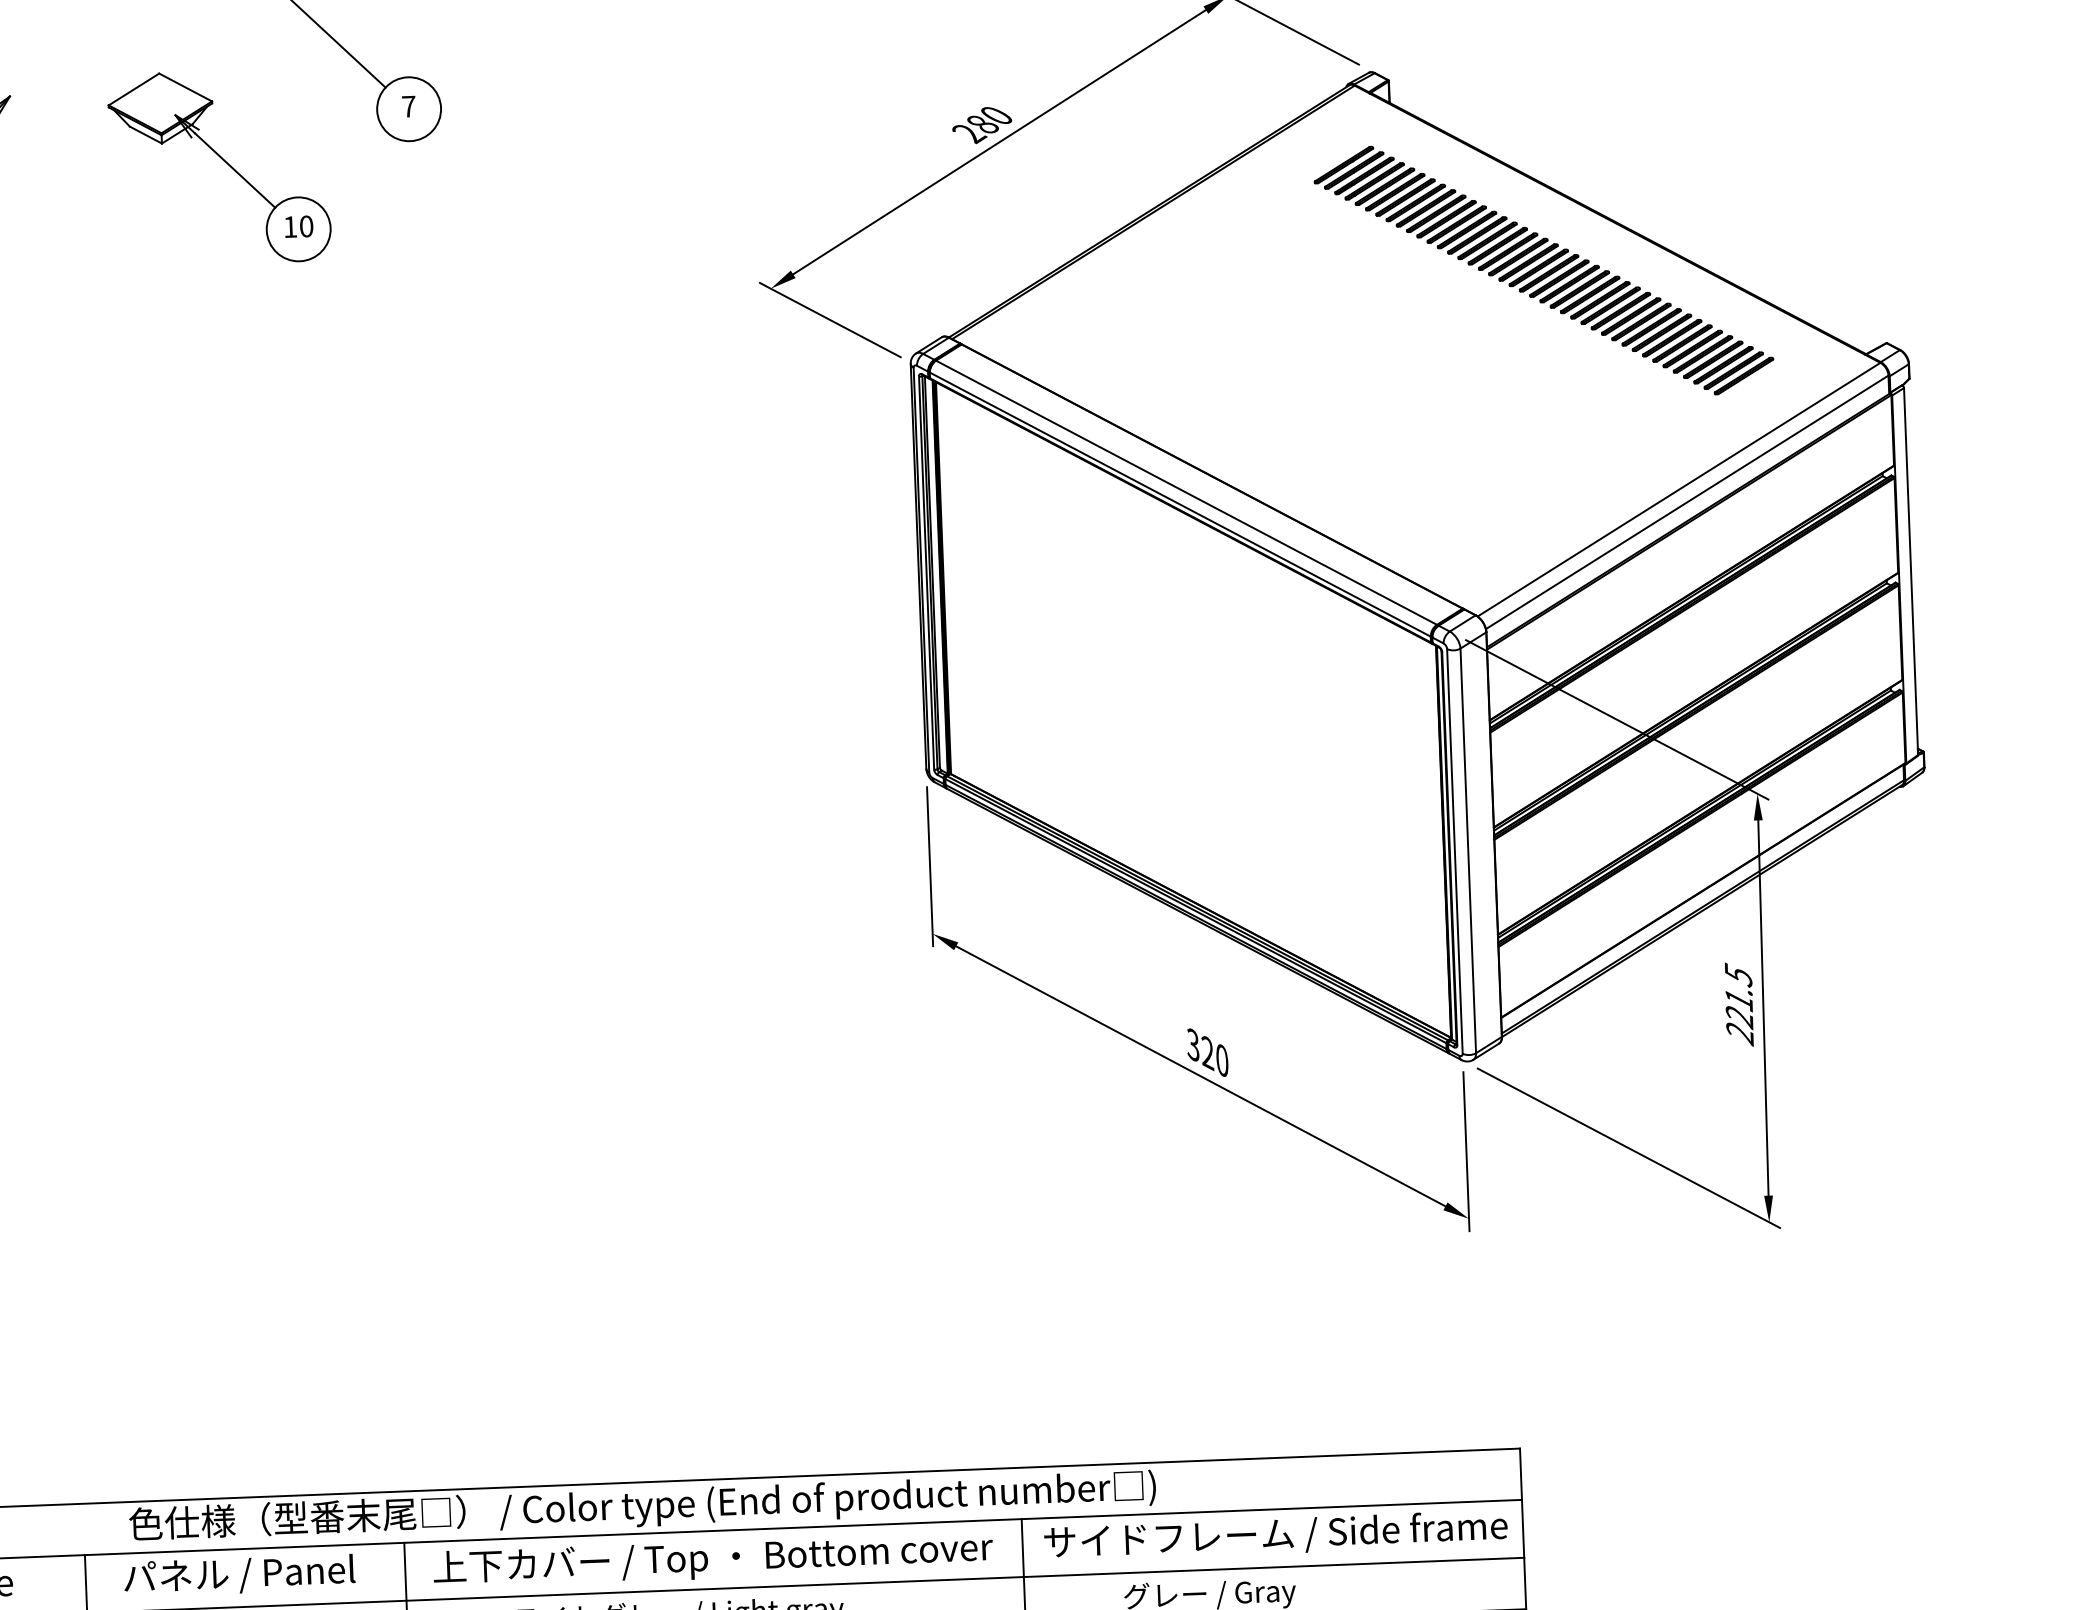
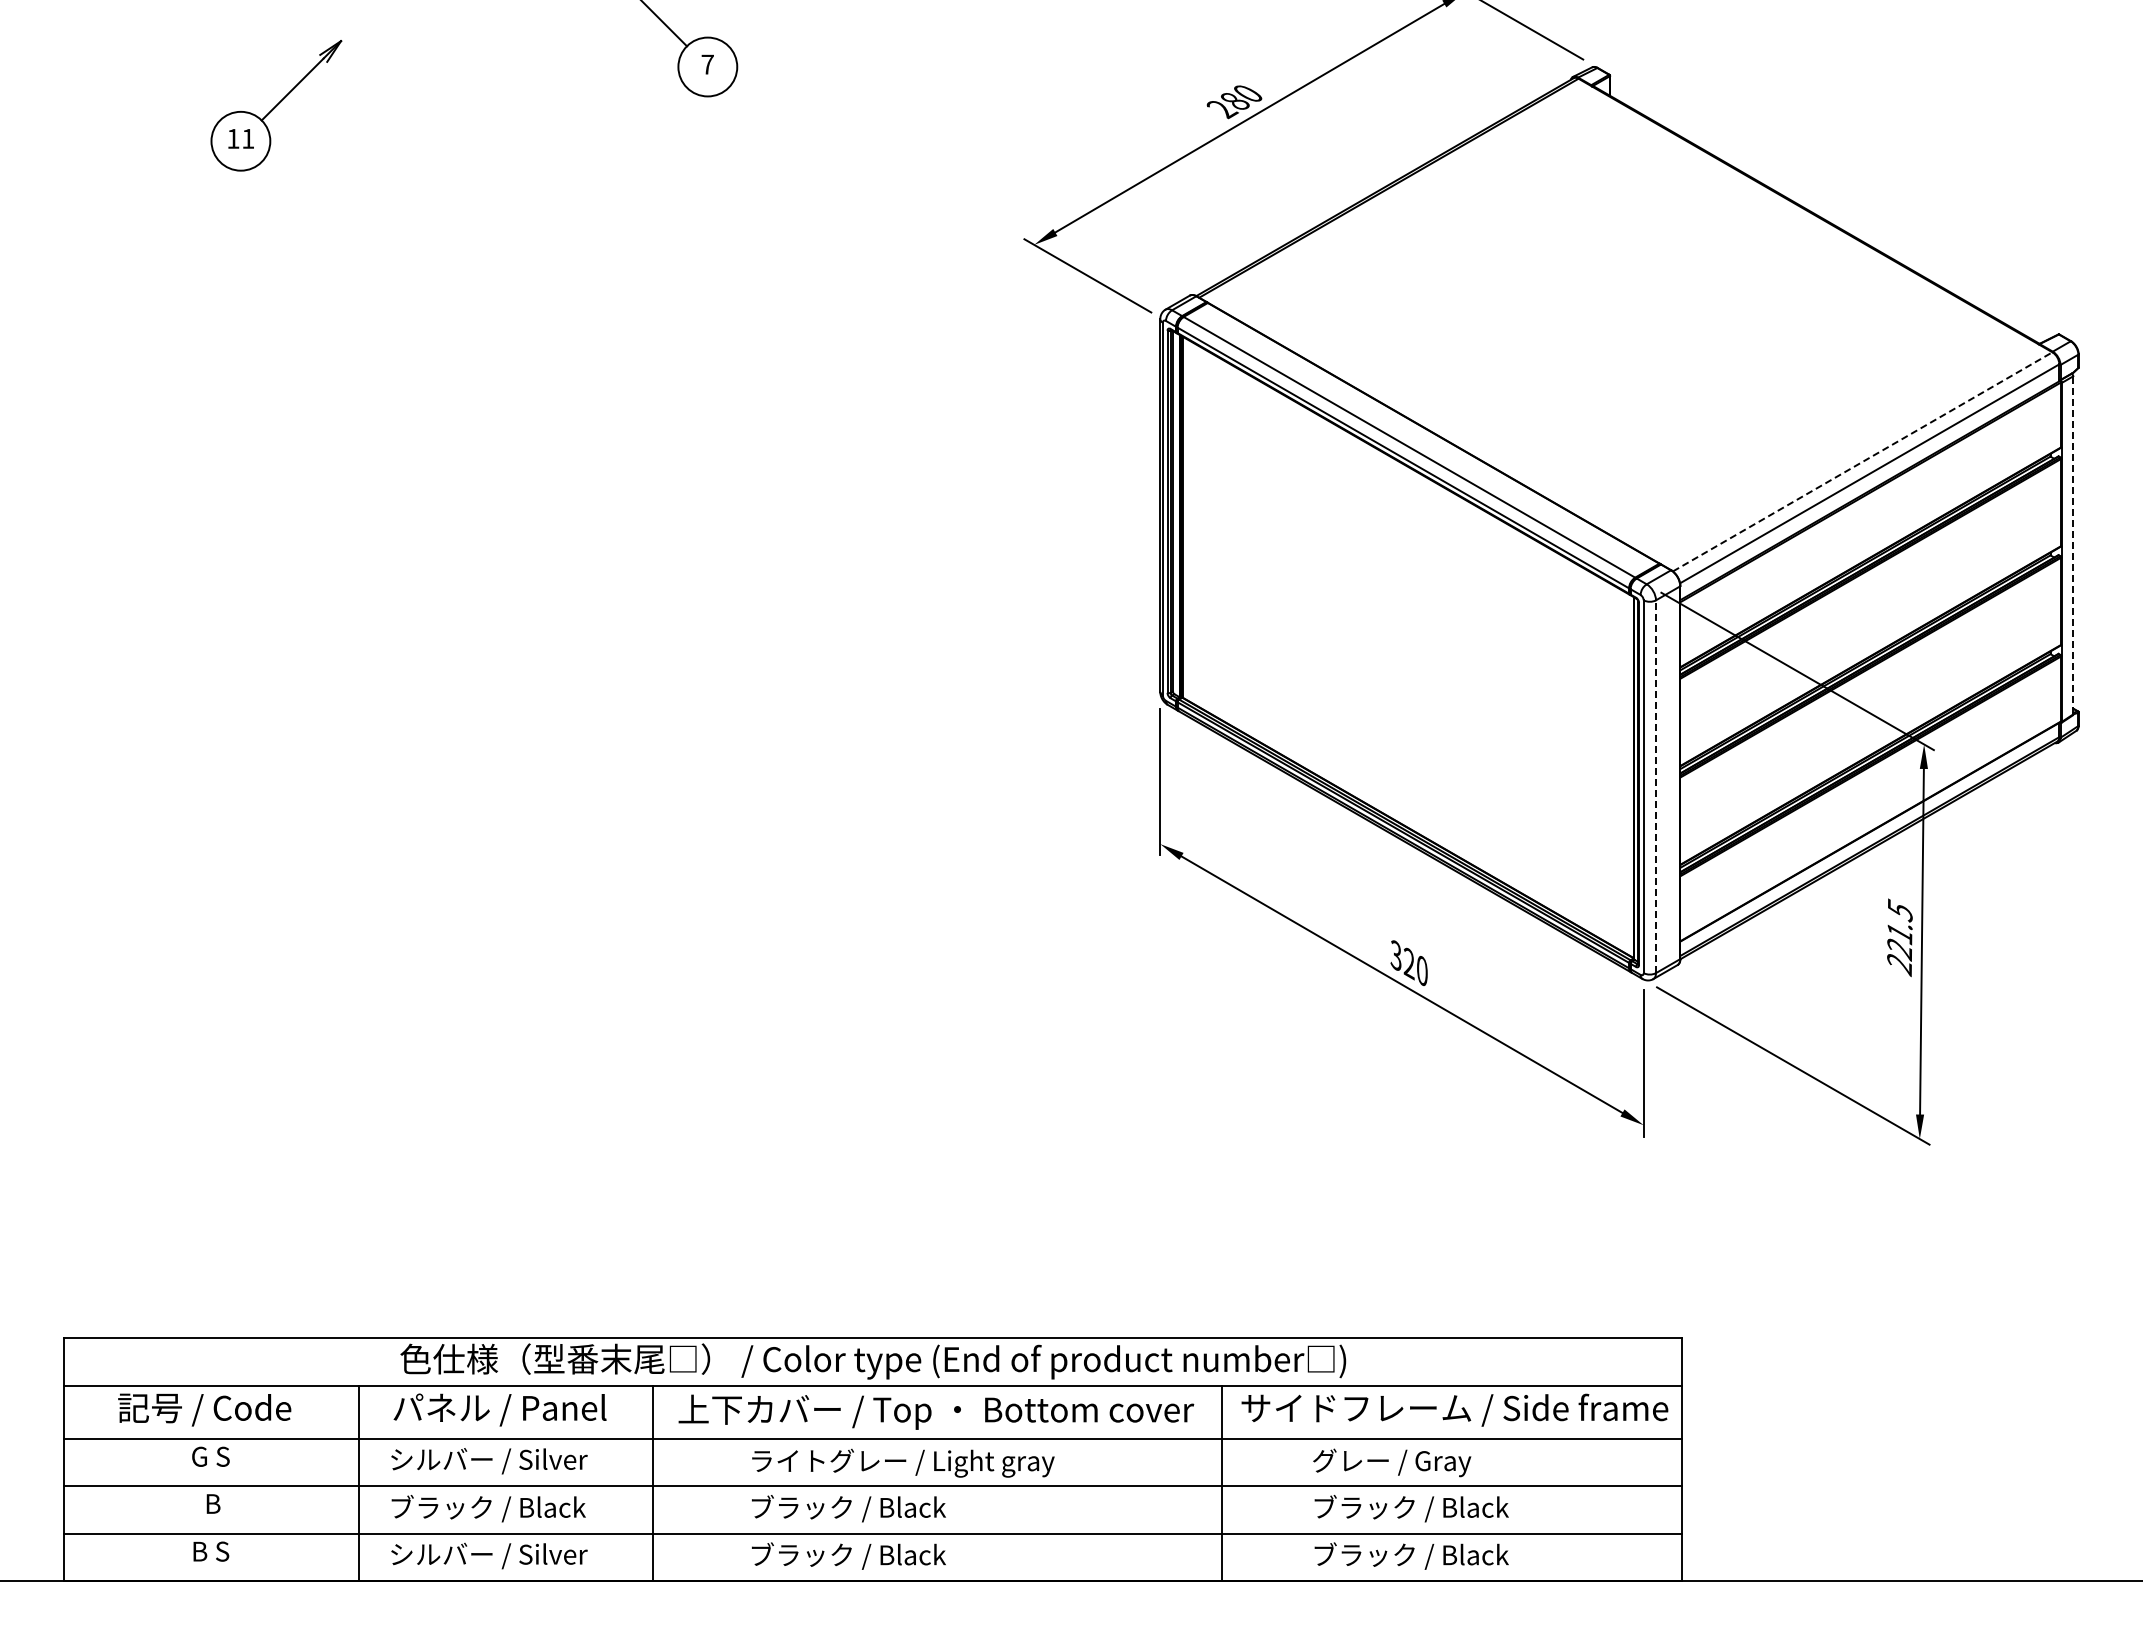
part: (223, 161) -> (535, 108), removed
part: (1543, 270) -> (1745, 255), removed
line: (1679, 489) -> (1863, 461), solid -> dashed
line: (1911, 570) -> (2073, 544), solid -> dashed
line: (1468, 850) -> (1656, 786), solid -> dashed

